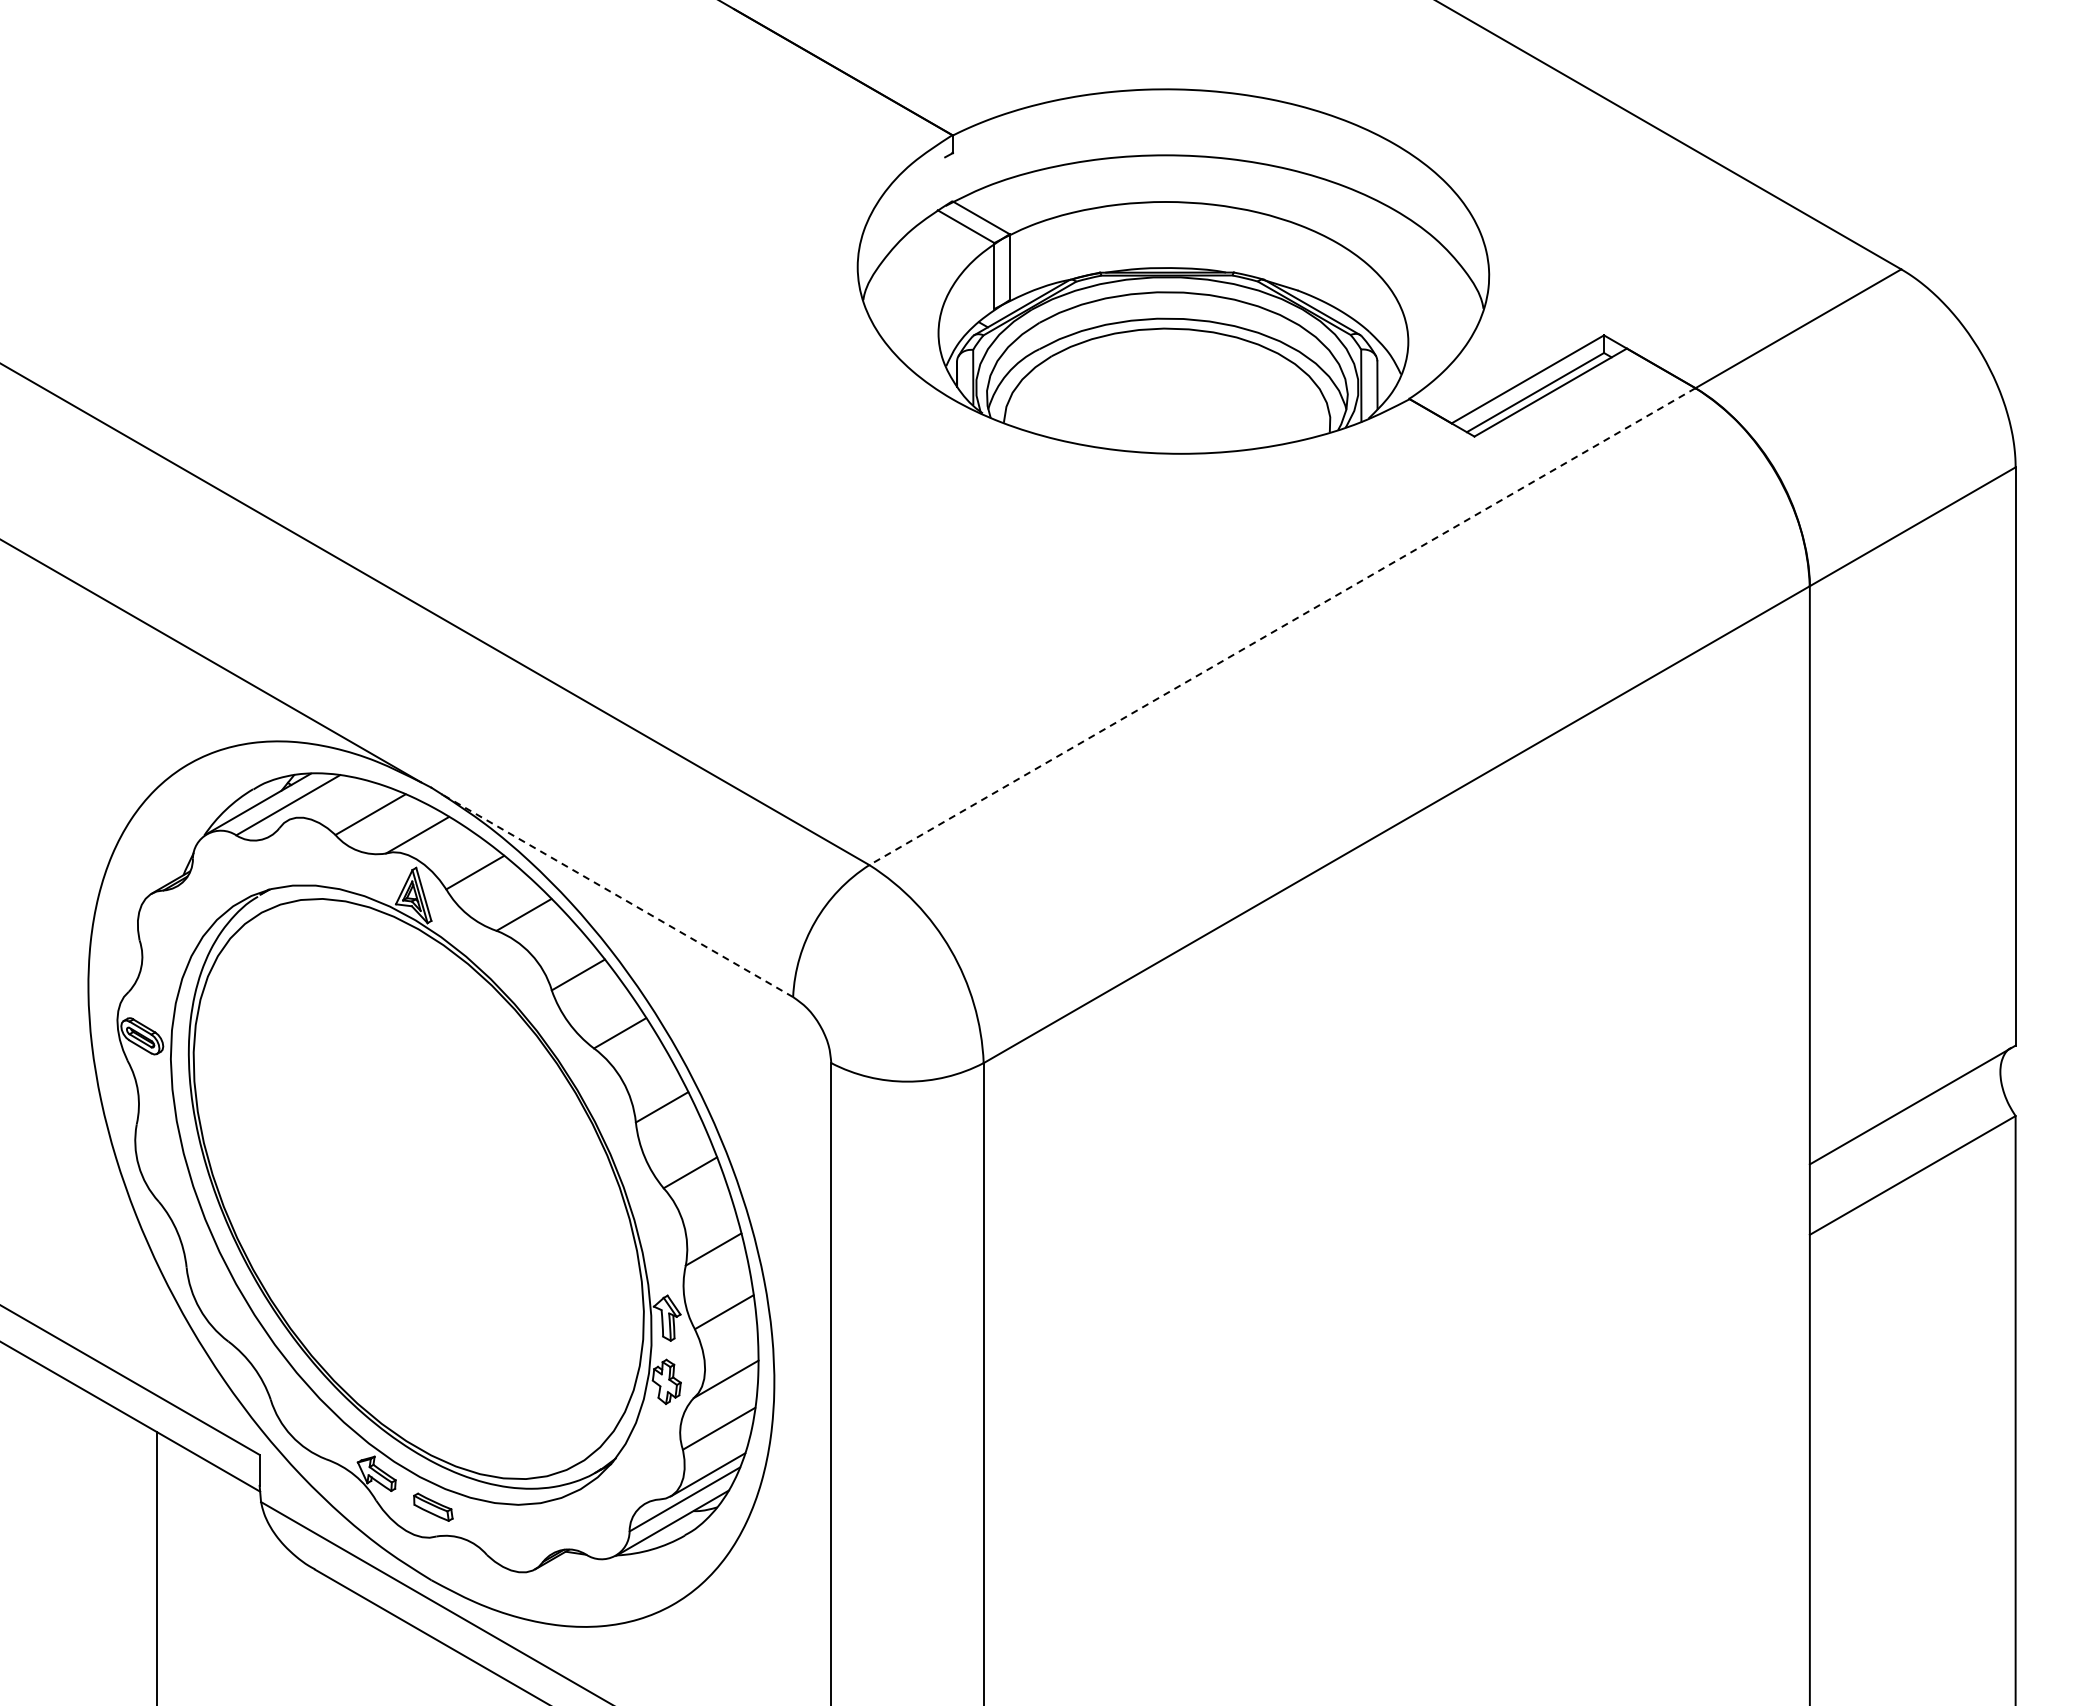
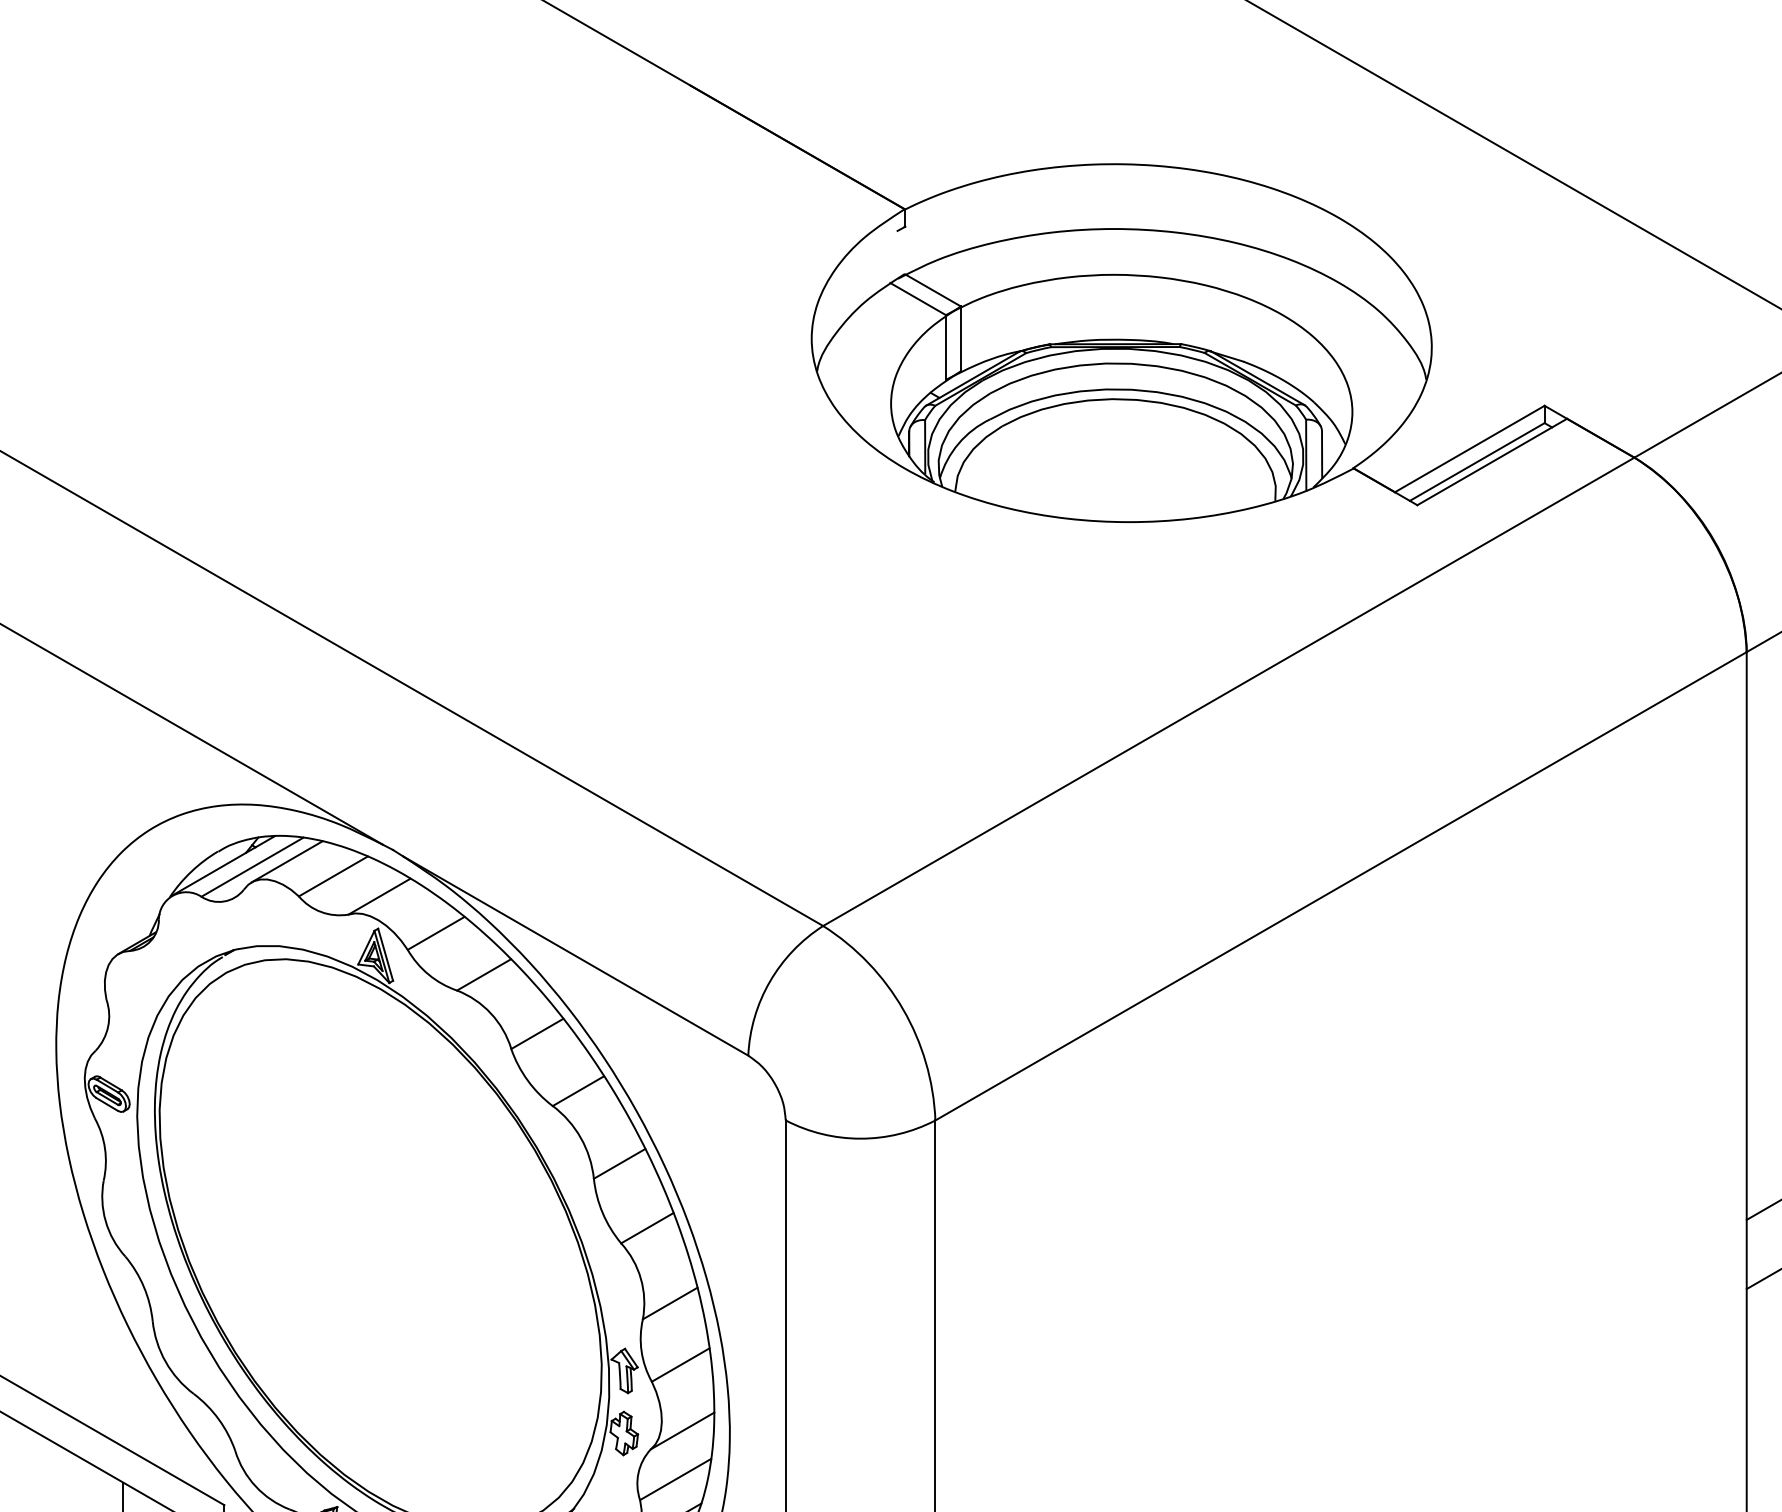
line: (1282, 626) -> (1228, 691), dashed -> solid
line: (323, 799) -> (287, 861), added
line: (617, 895) -> (575, 955), dashed -> solid

